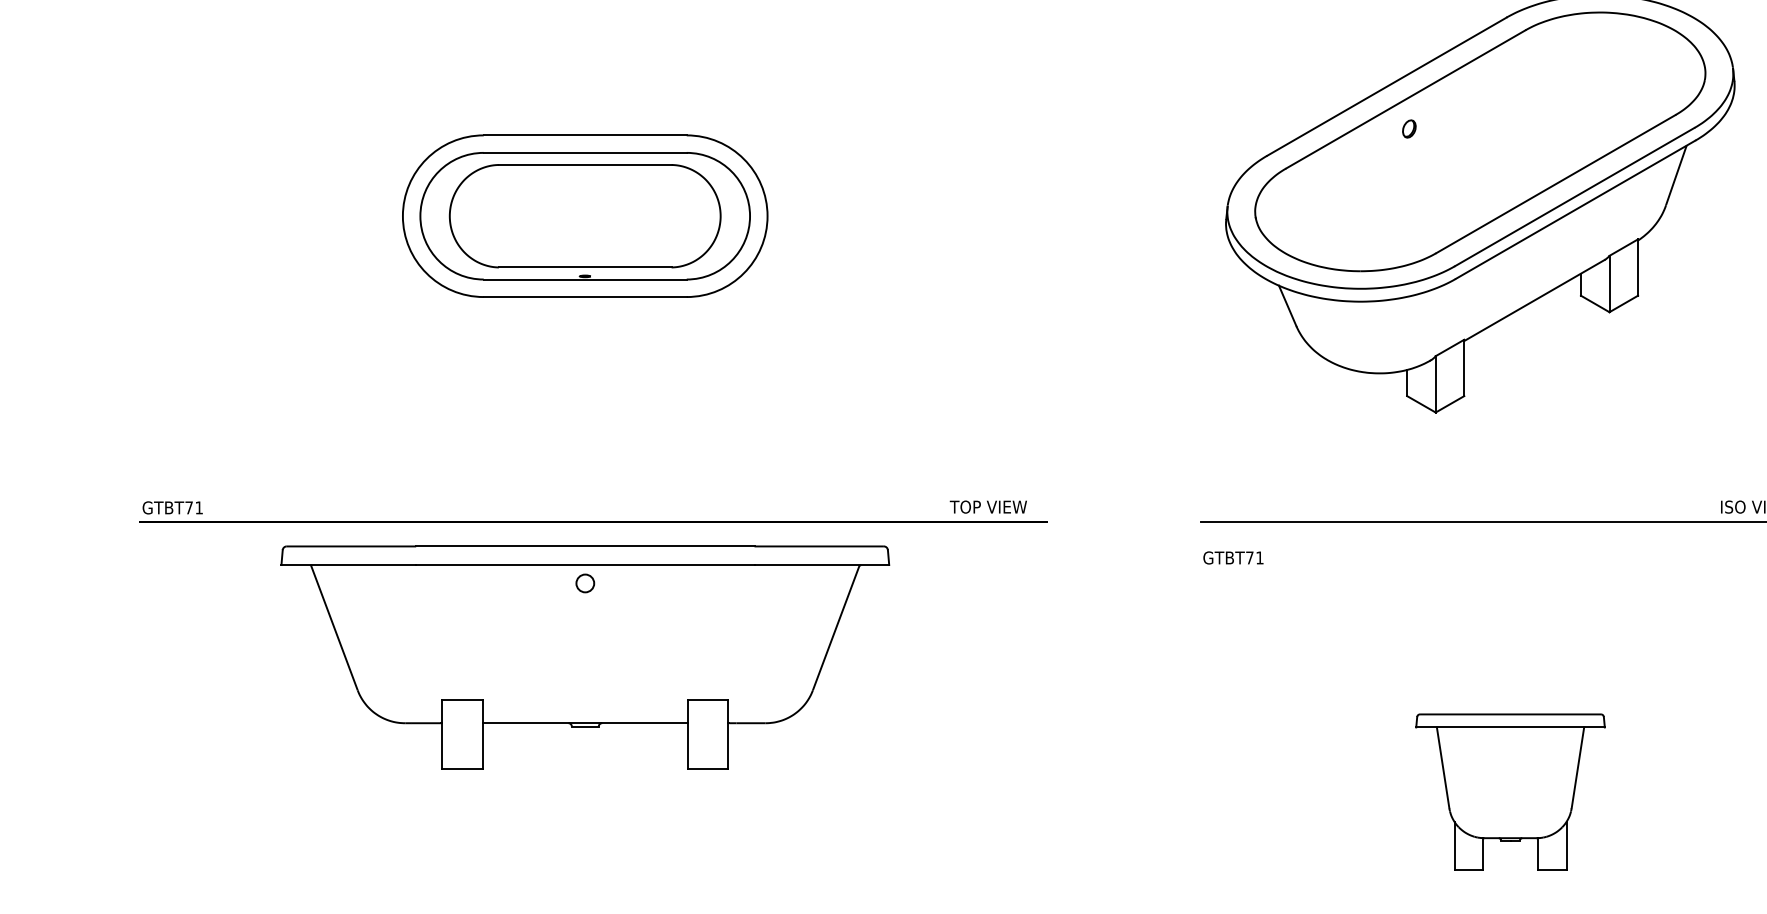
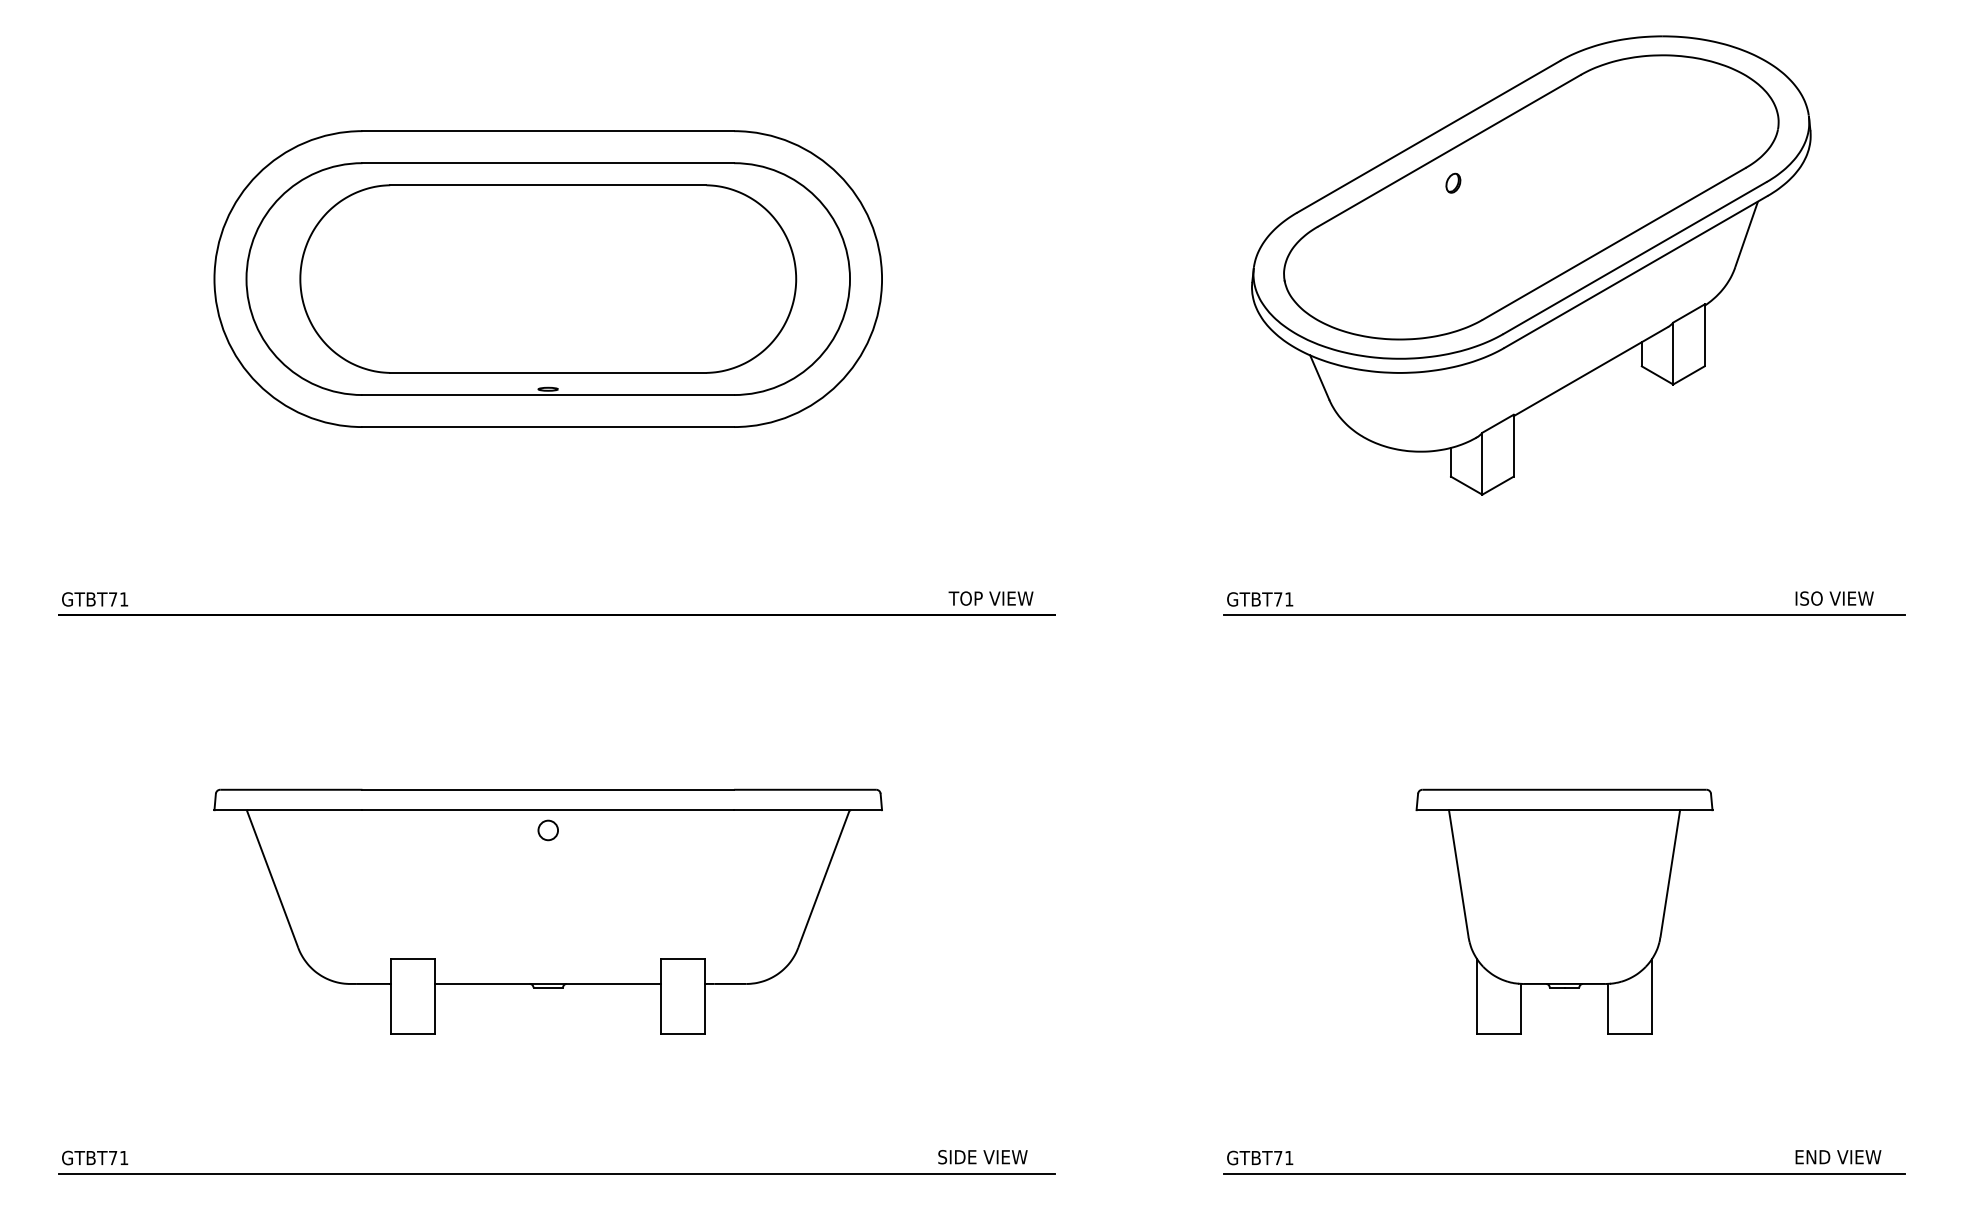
part: (584, 215) -> (547, 278), size x1.67
text: (1233, 558) -> (1260, 599), moved
part: (584, 657) -> (547, 911), moved
part: (1510, 791) -> (1564, 911), size x1.43

